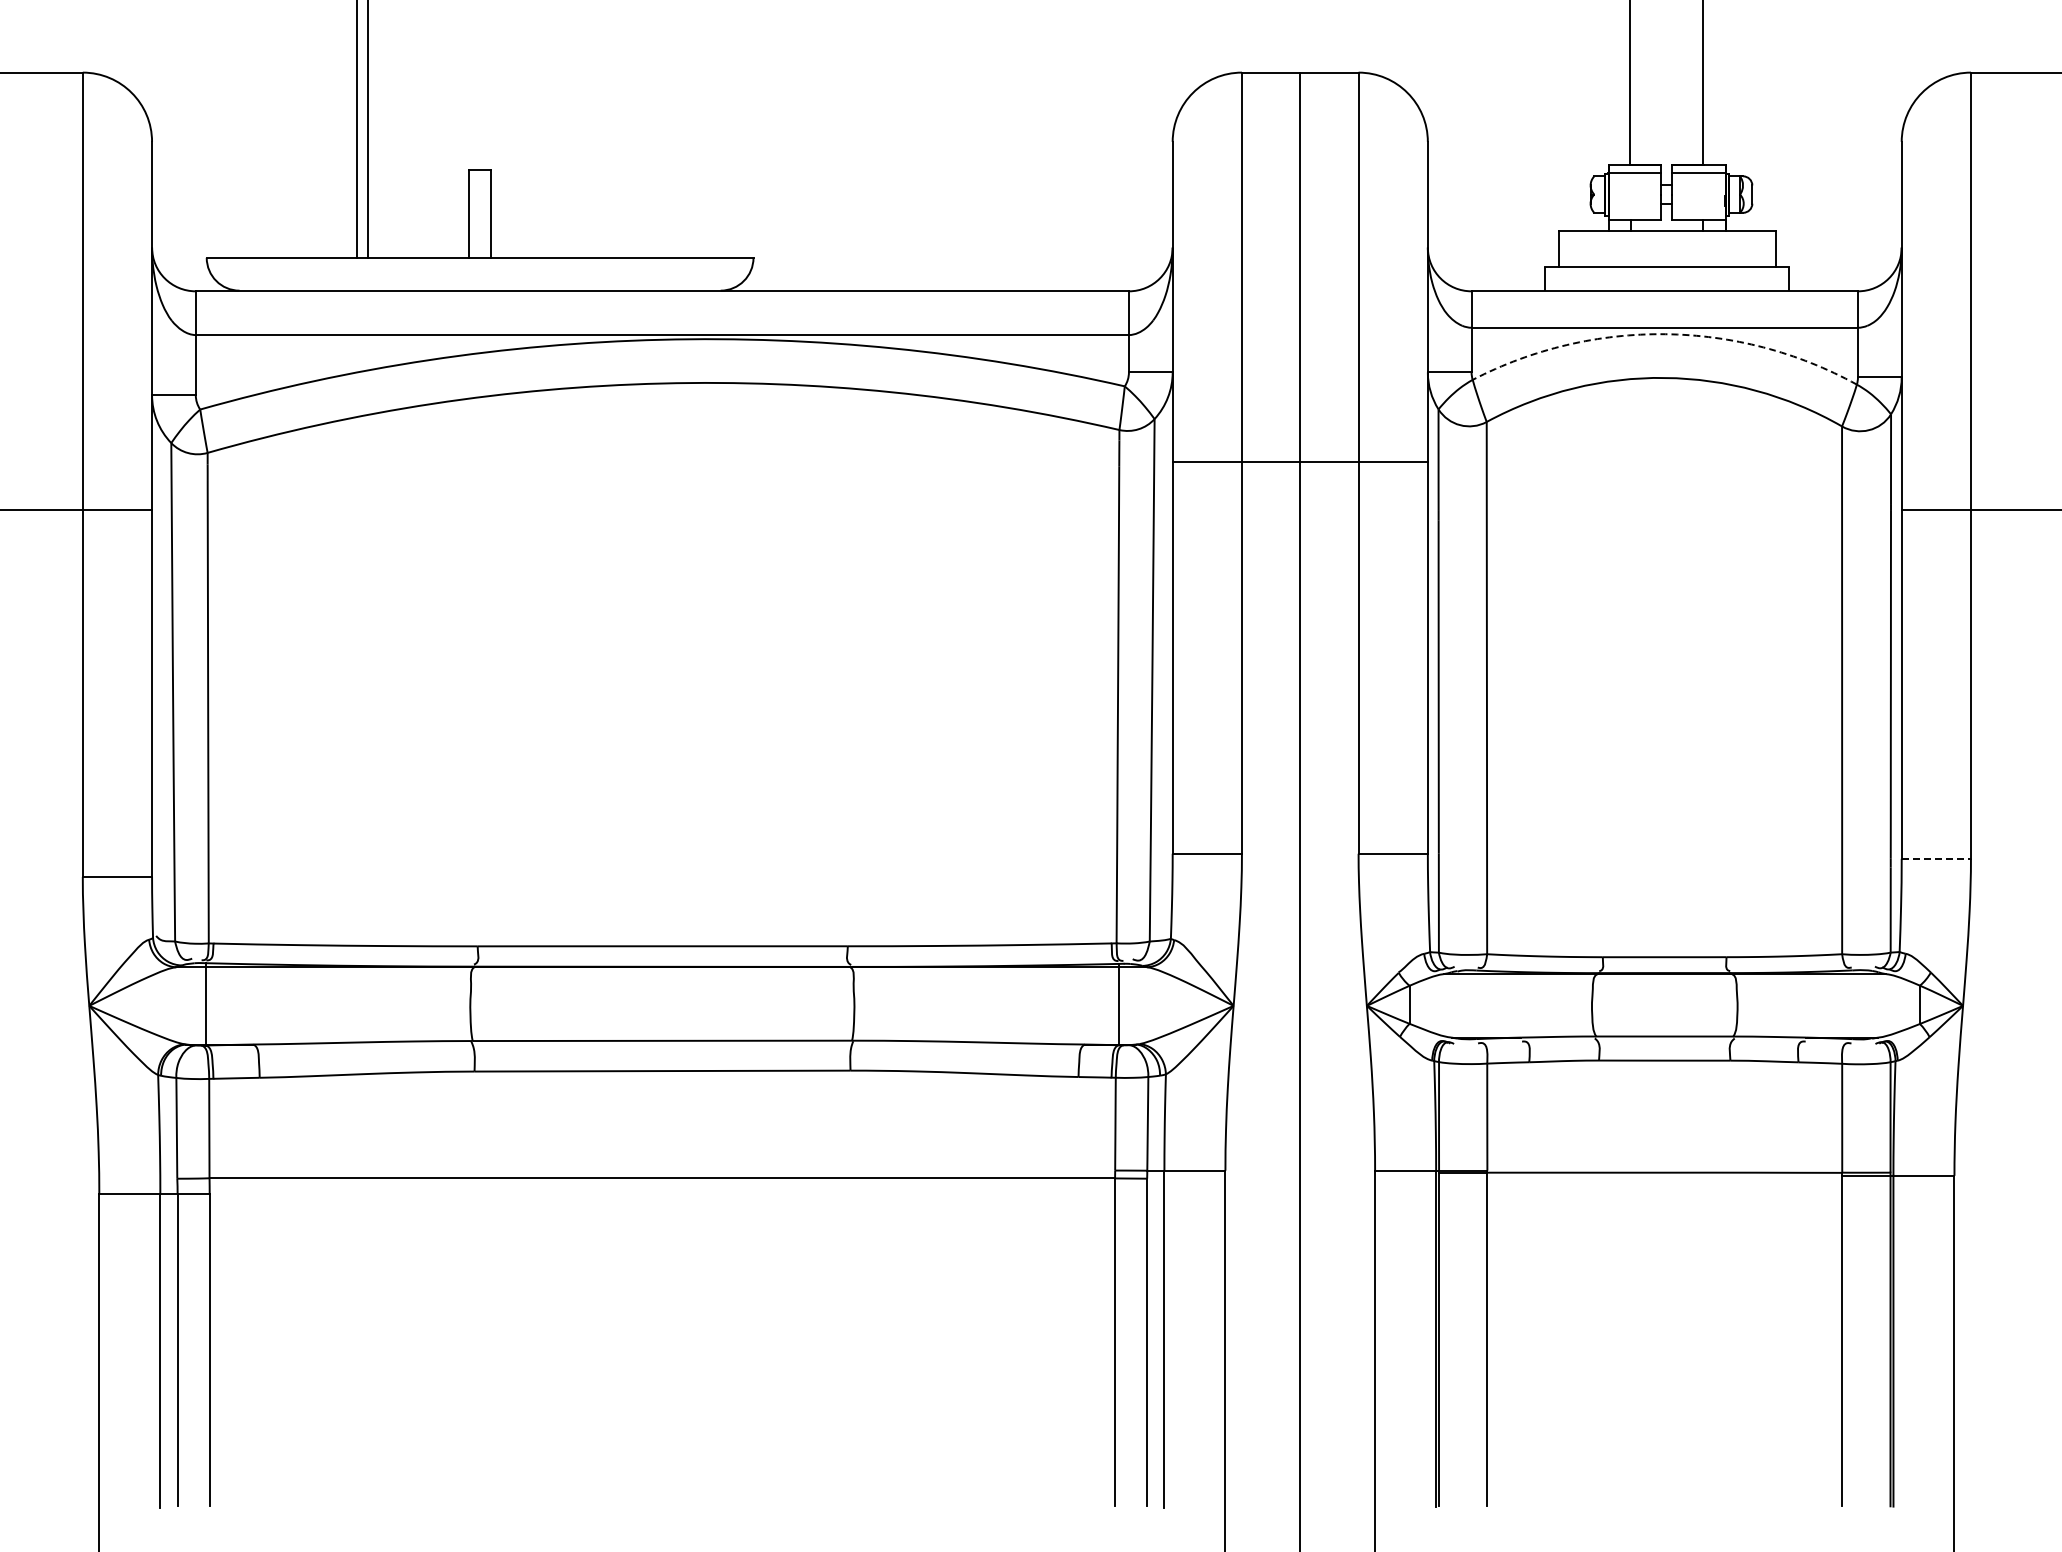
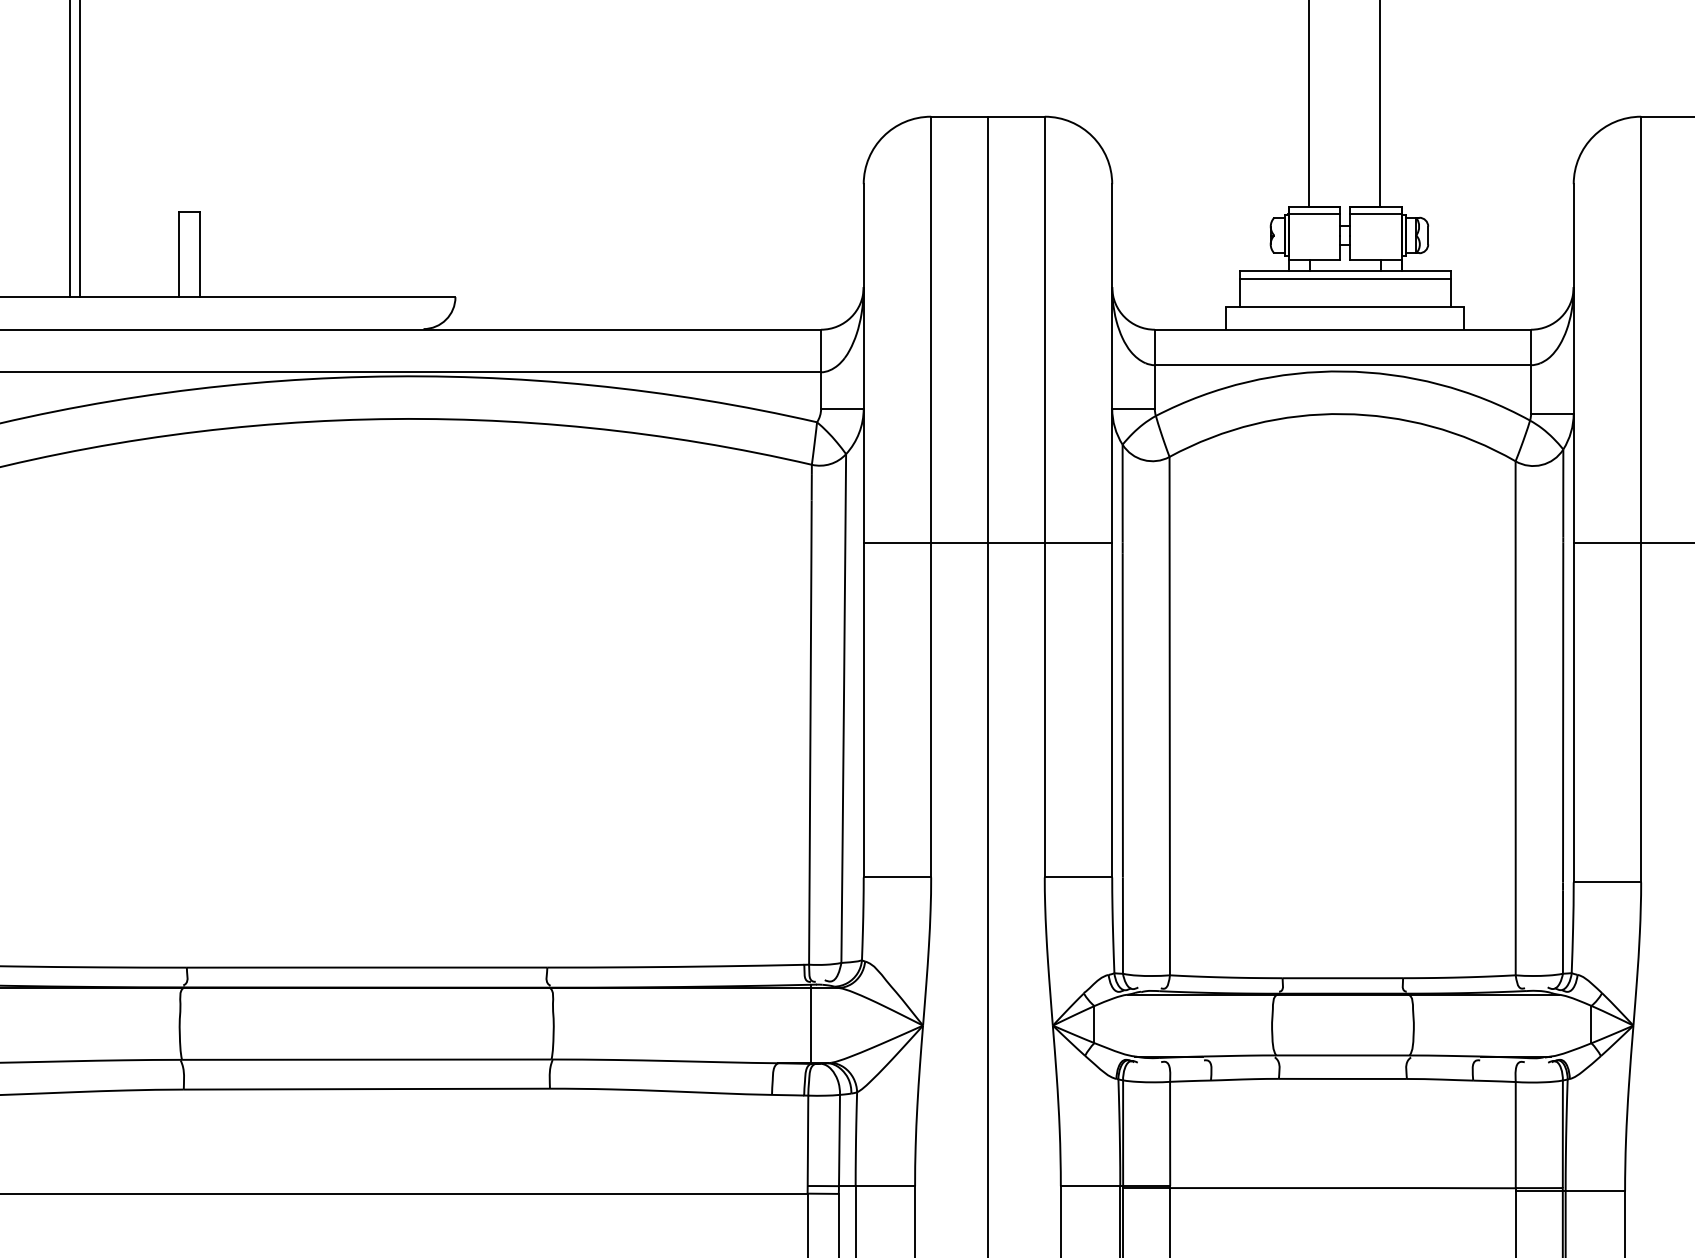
line: (1666, 239) -> (1344, 279), added
arc: (1665, 334) -> (1343, 371), dashed -> solid
line: (1299, 462) -> (987, 543), moved
line: (1936, 858) -> (1607, 882), dashed -> solid

